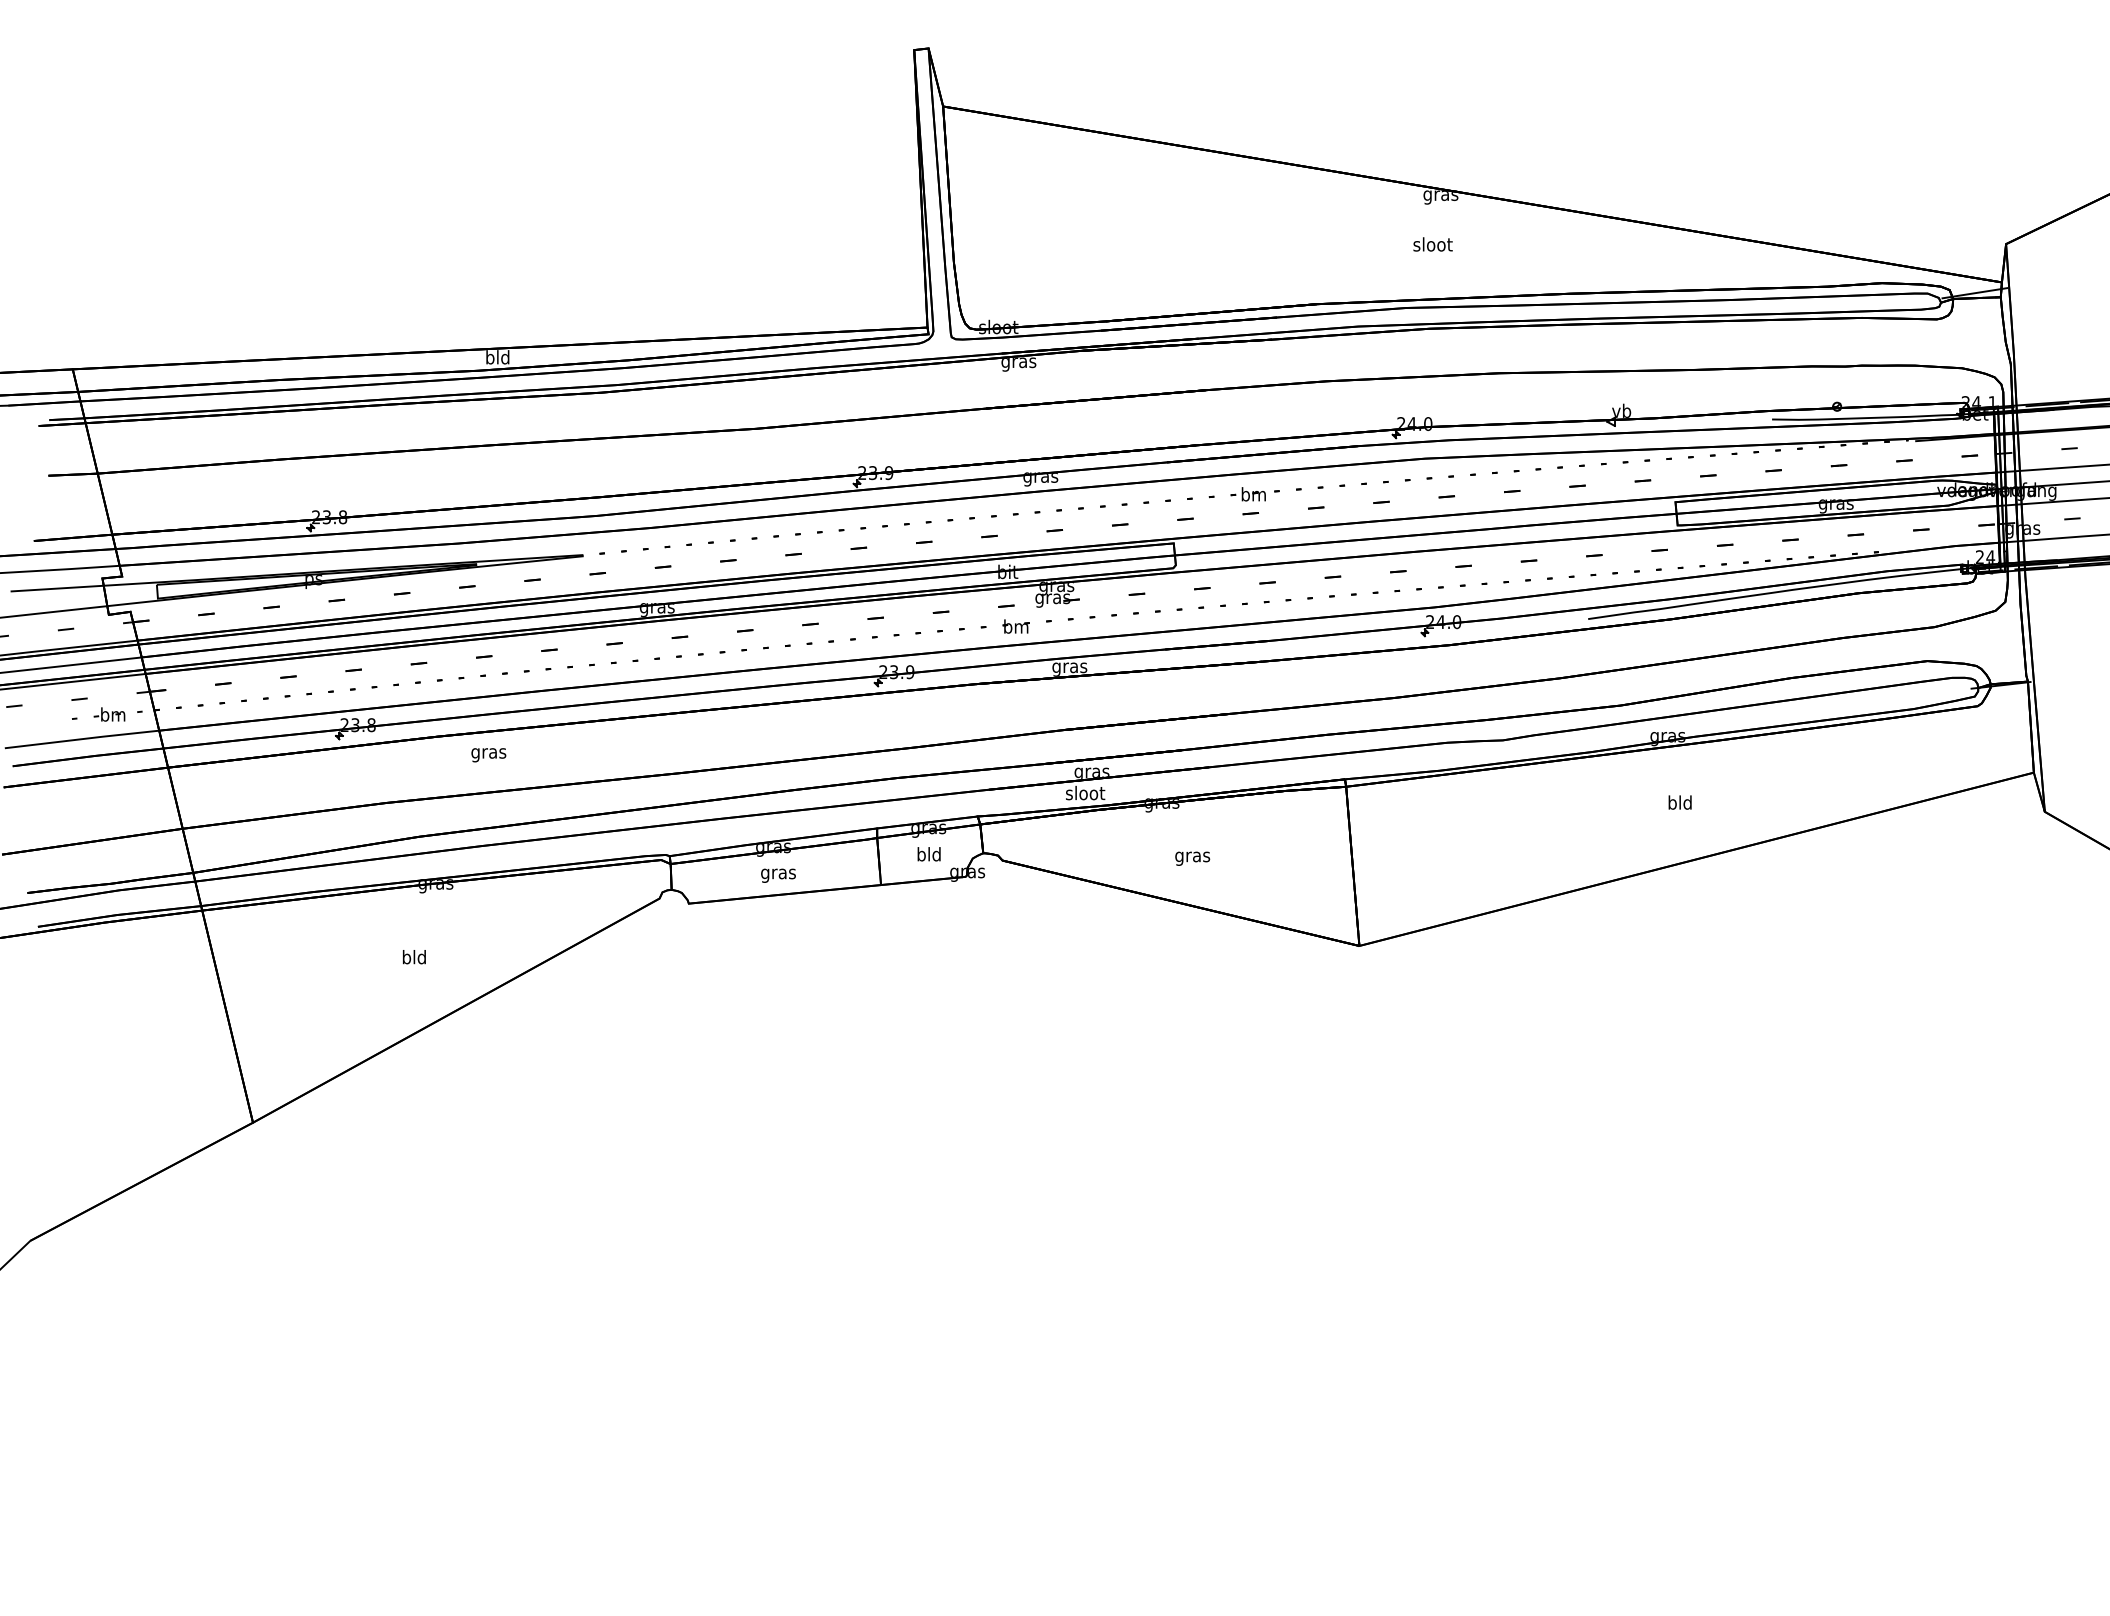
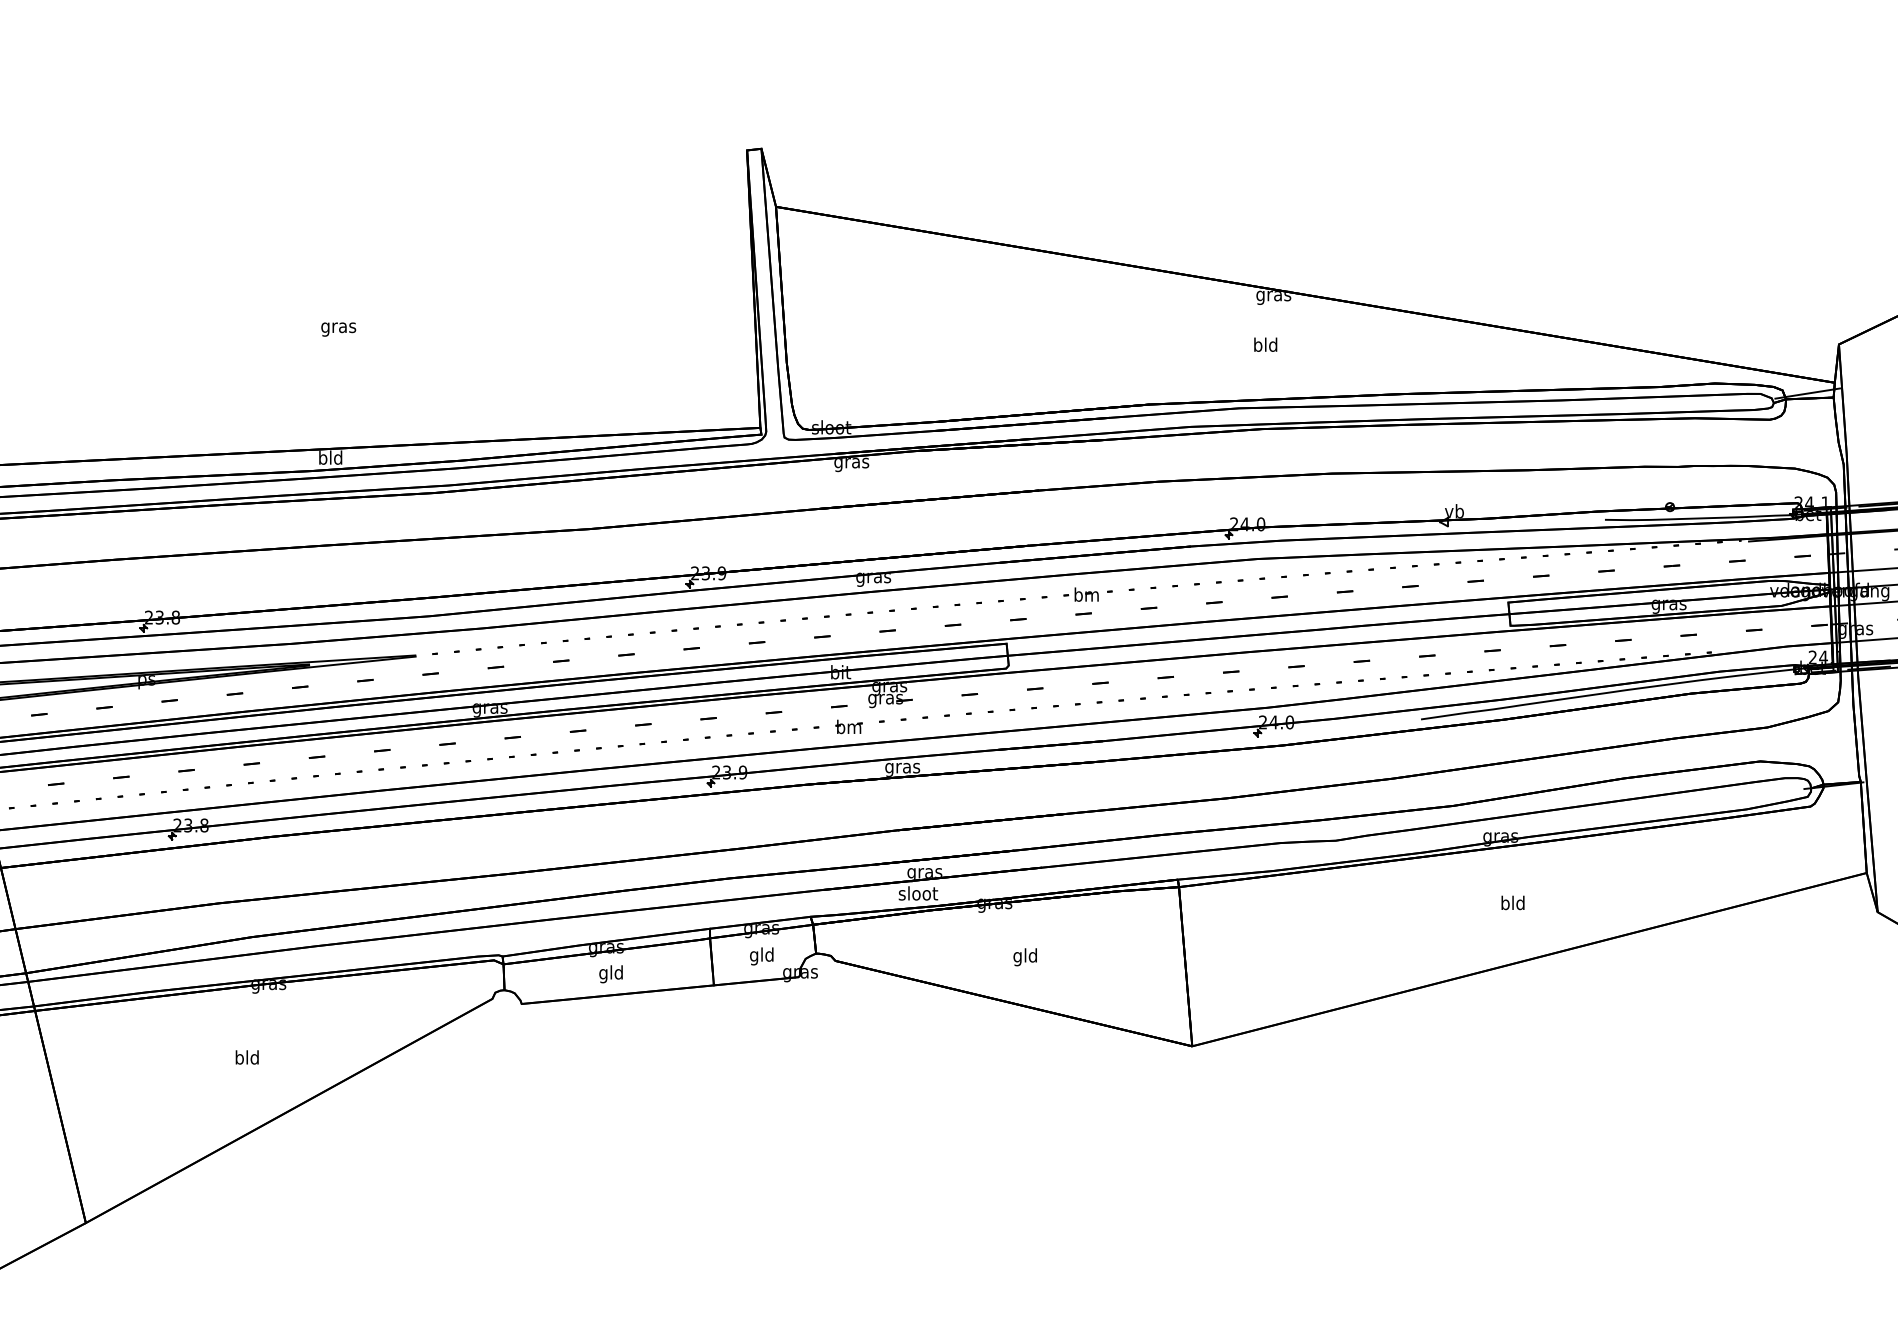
text: (1432, 244) -> (1265, 344), sloot -> bld
text: (488, 755) -> (338, 329), moved
text: (921, 856) -> (754, 956), bld -> gld
text: (1192, 856) -> (1025, 956), gras -> gld
text: (778, 873) -> (611, 973), gras -> gld

